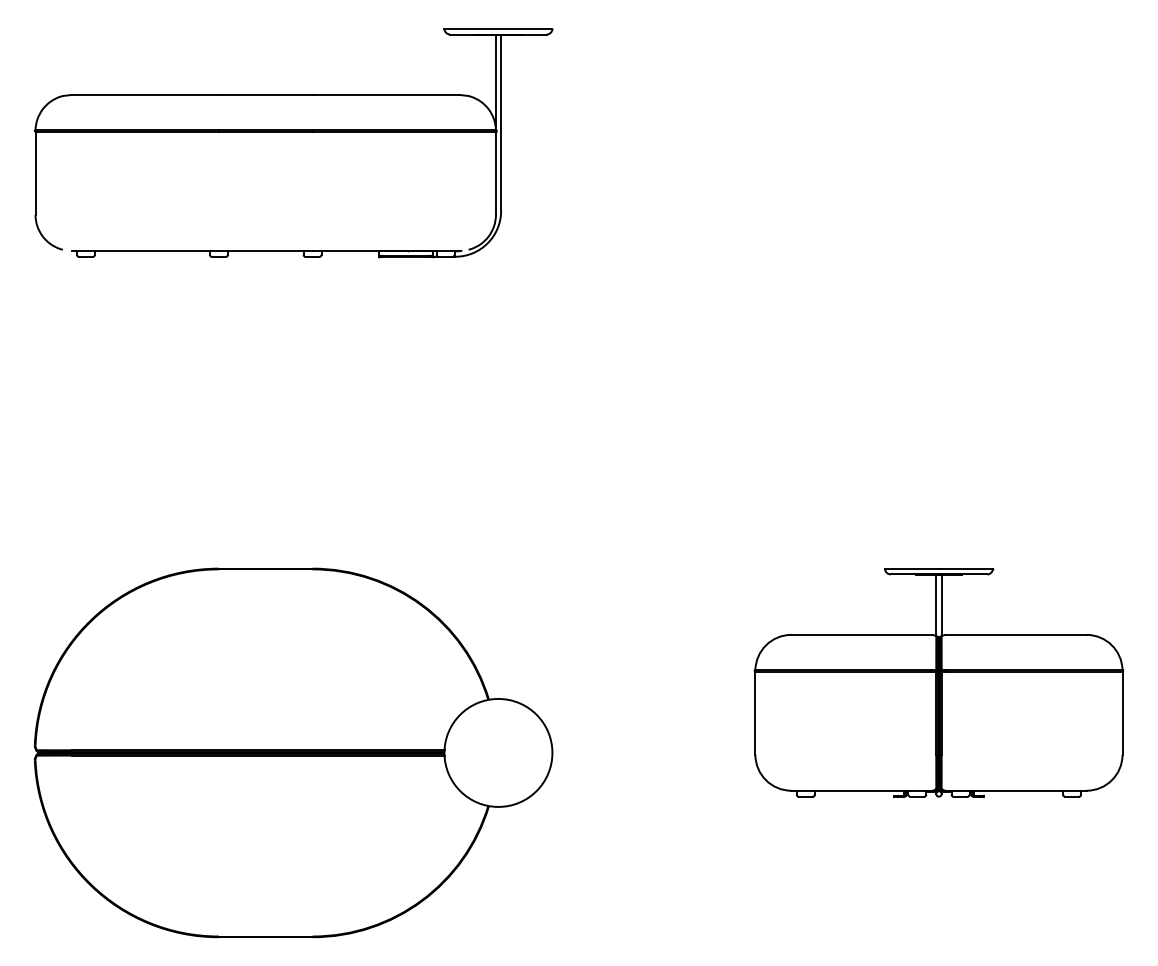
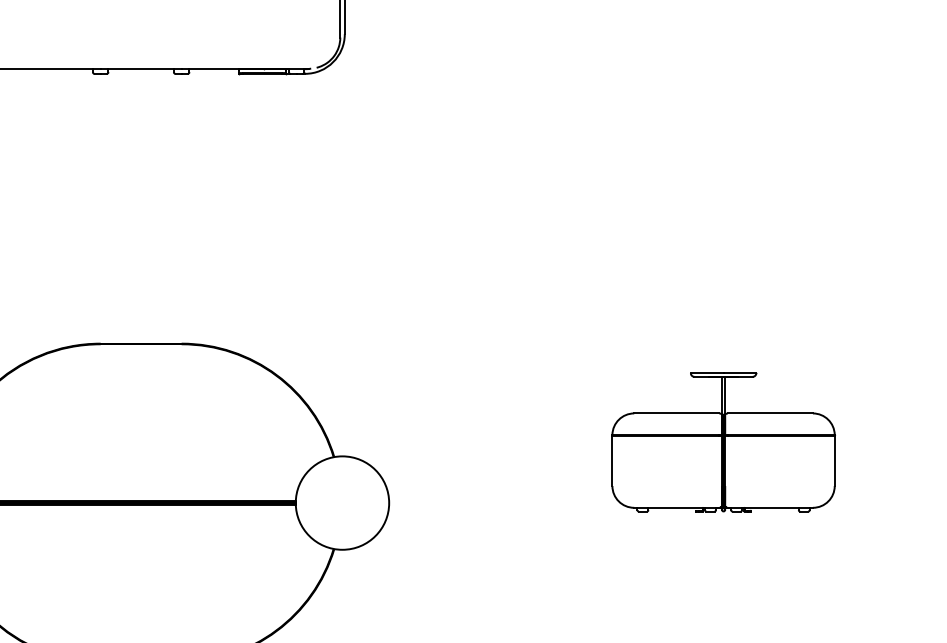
part: (938, 682) -> (723, 442), size x0.7

